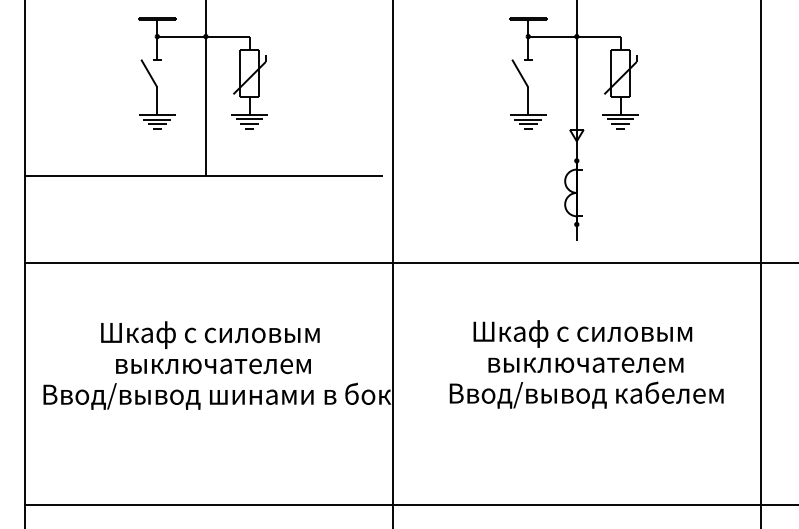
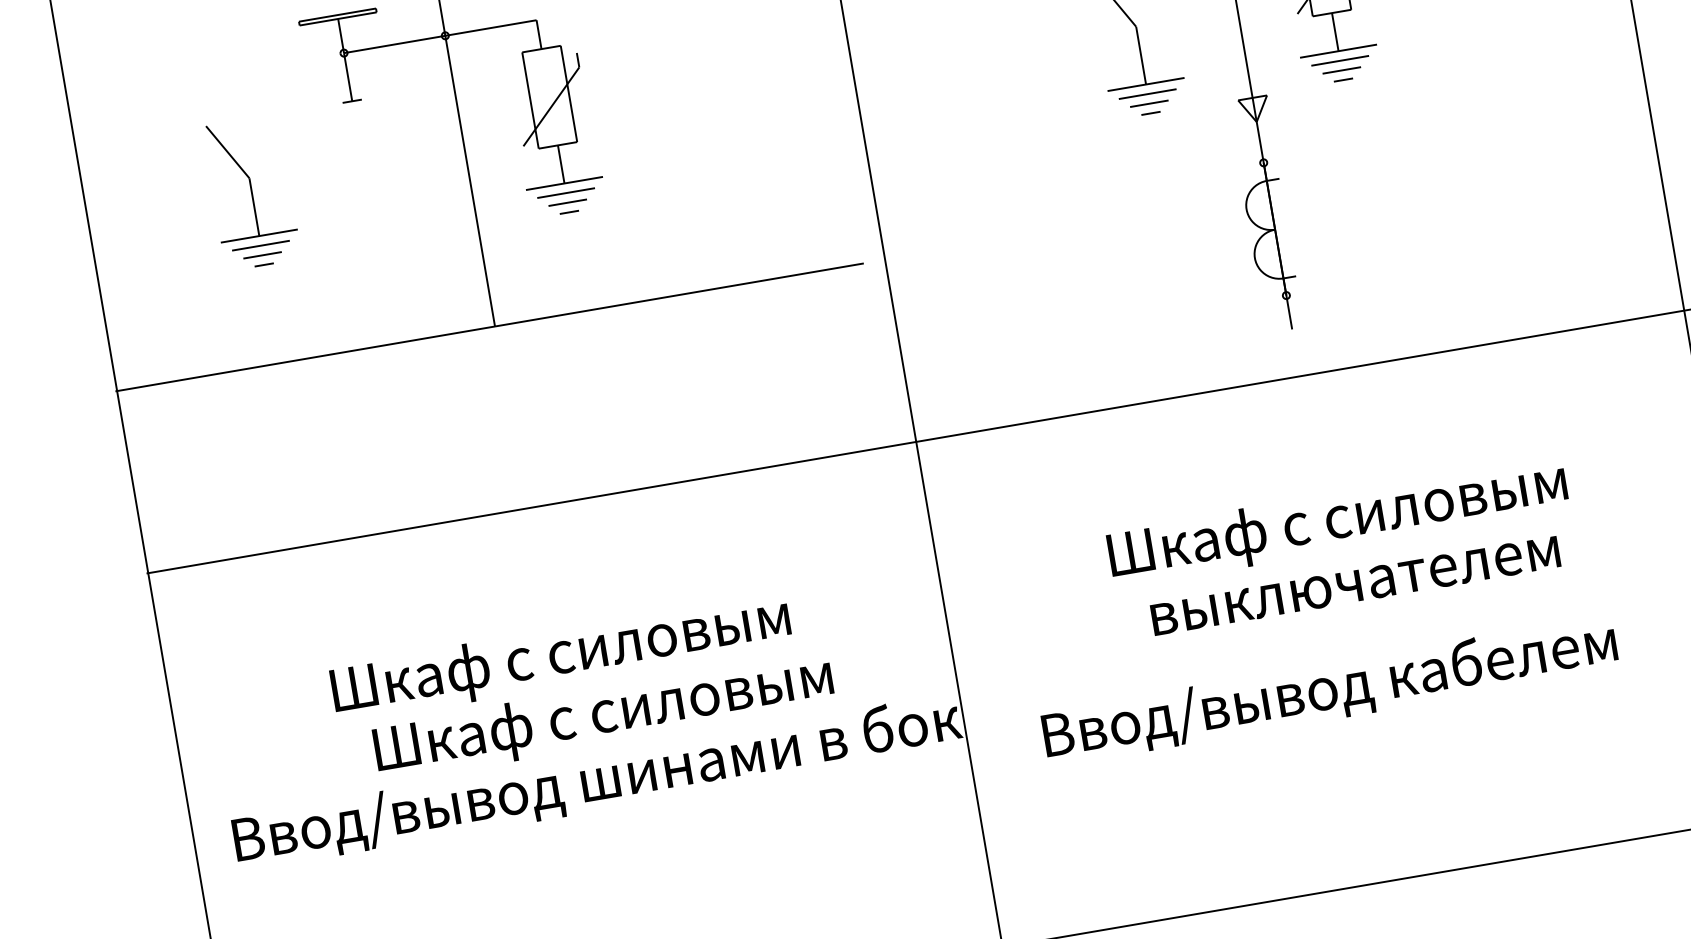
part: (157, 94) -> (252, 193), moved
text: (225, 365) -> (603, 715), выключателем -> Шкаф с силовым
text: (586, 394) -> (1329, 689), moved

